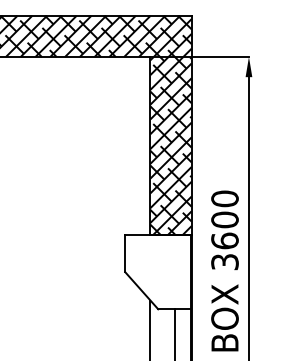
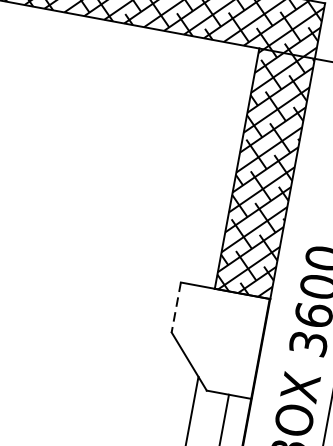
line: (125, 253) -> (176, 307), solid -> dashed

